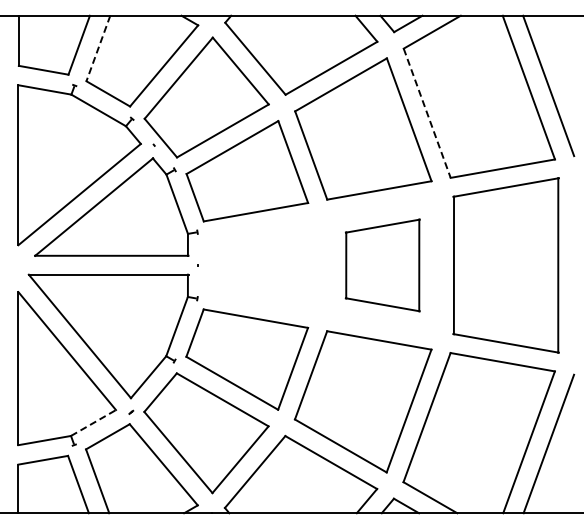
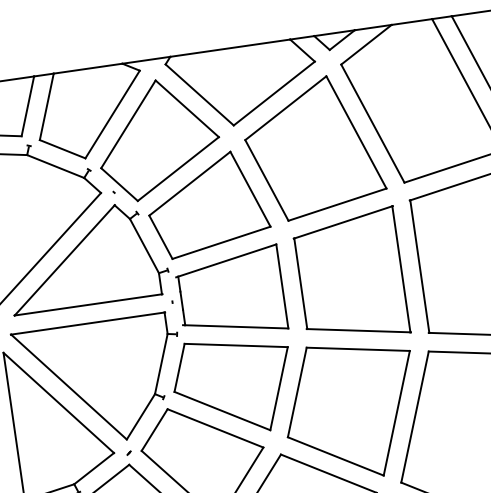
line: (98, 48) -> (46, 106), dashed -> solid
line: (427, 113) -> (373, 123), dashed -> solid
part: (257, 264) -> (230, 293), added
part: (382, 265) -> (350, 276), size x1.43
line: (93, 423) -> (94, 469), dashed -> solid

